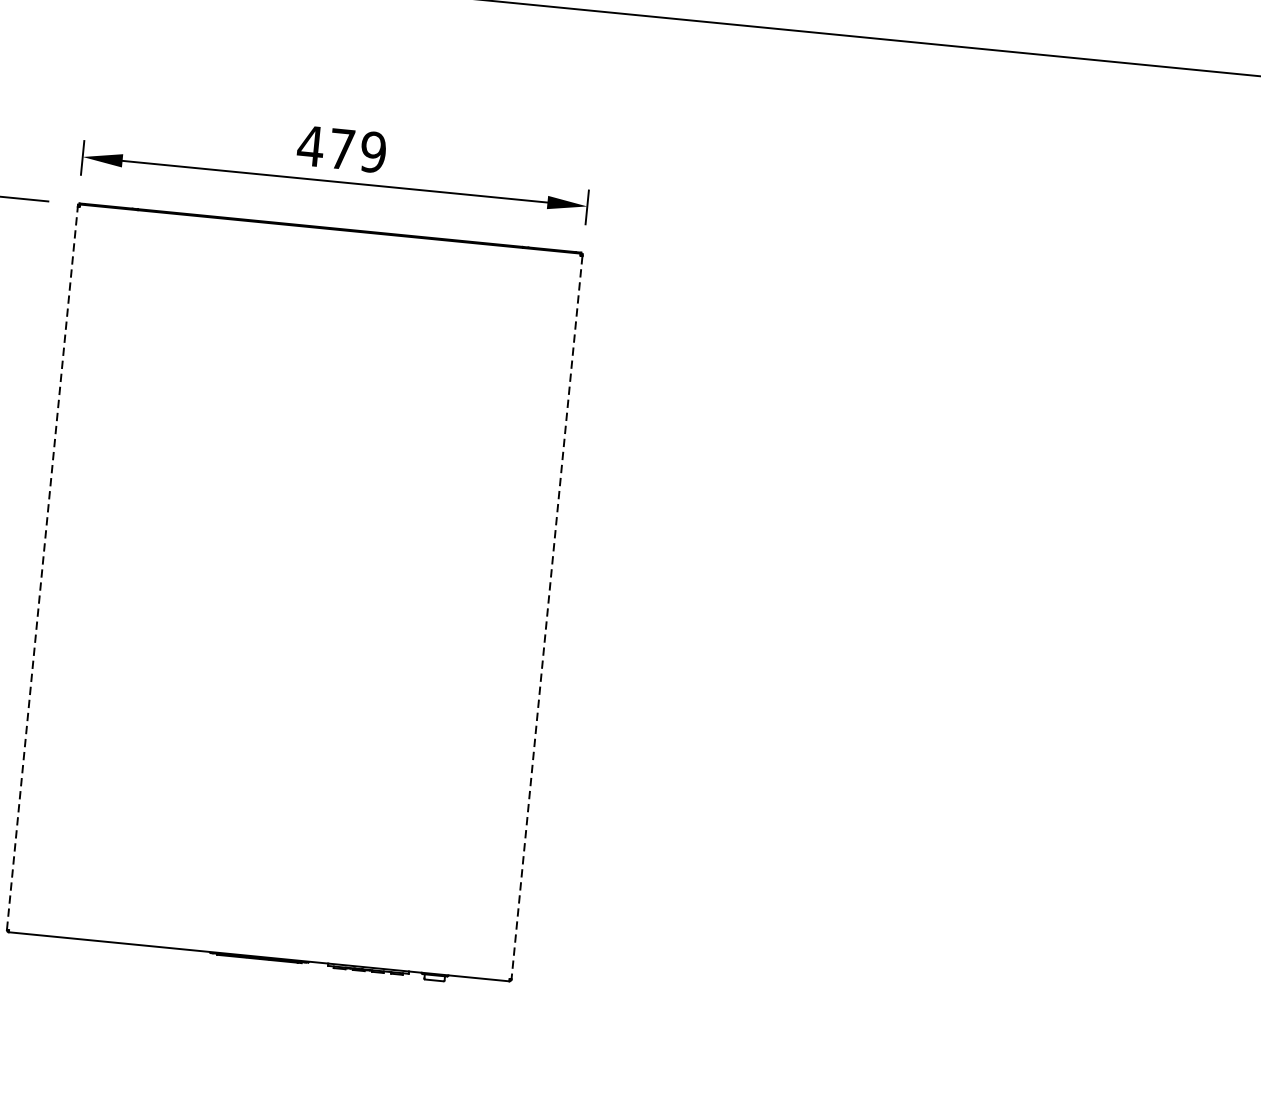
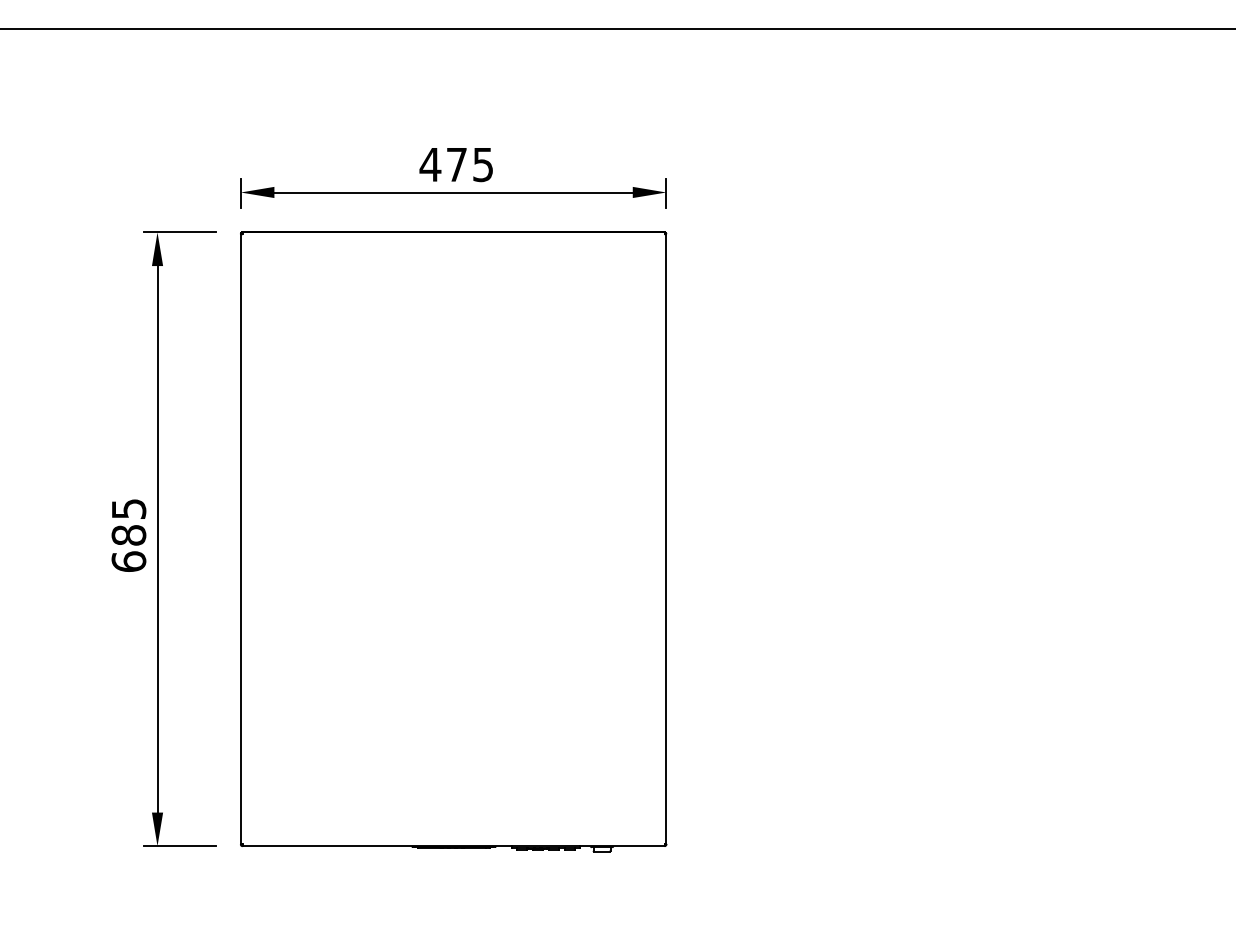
text: (372, 151) -> (482, 164), 479 -> 475
line: (42, 568) -> (240, 539), dashed -> solid
line: (547, 617) -> (666, 539), dashed -> solid

